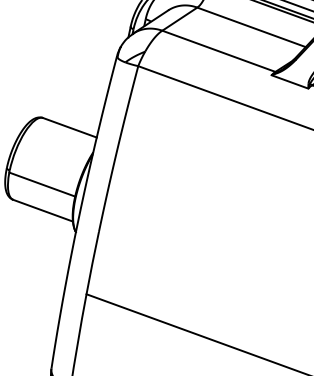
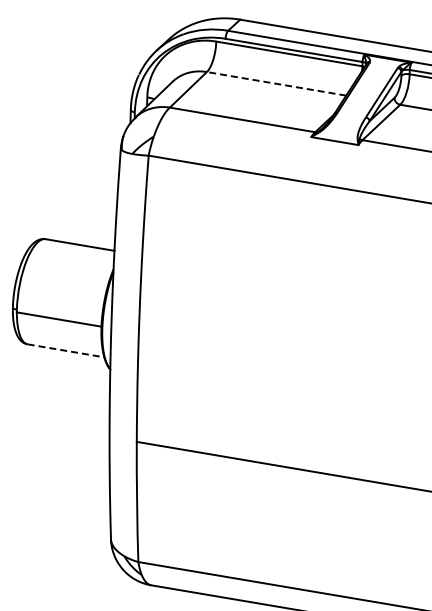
line: (251, 27) -> (276, 83), solid -> dashed
line: (43, 210) -> (66, 350), solid -> dashed

